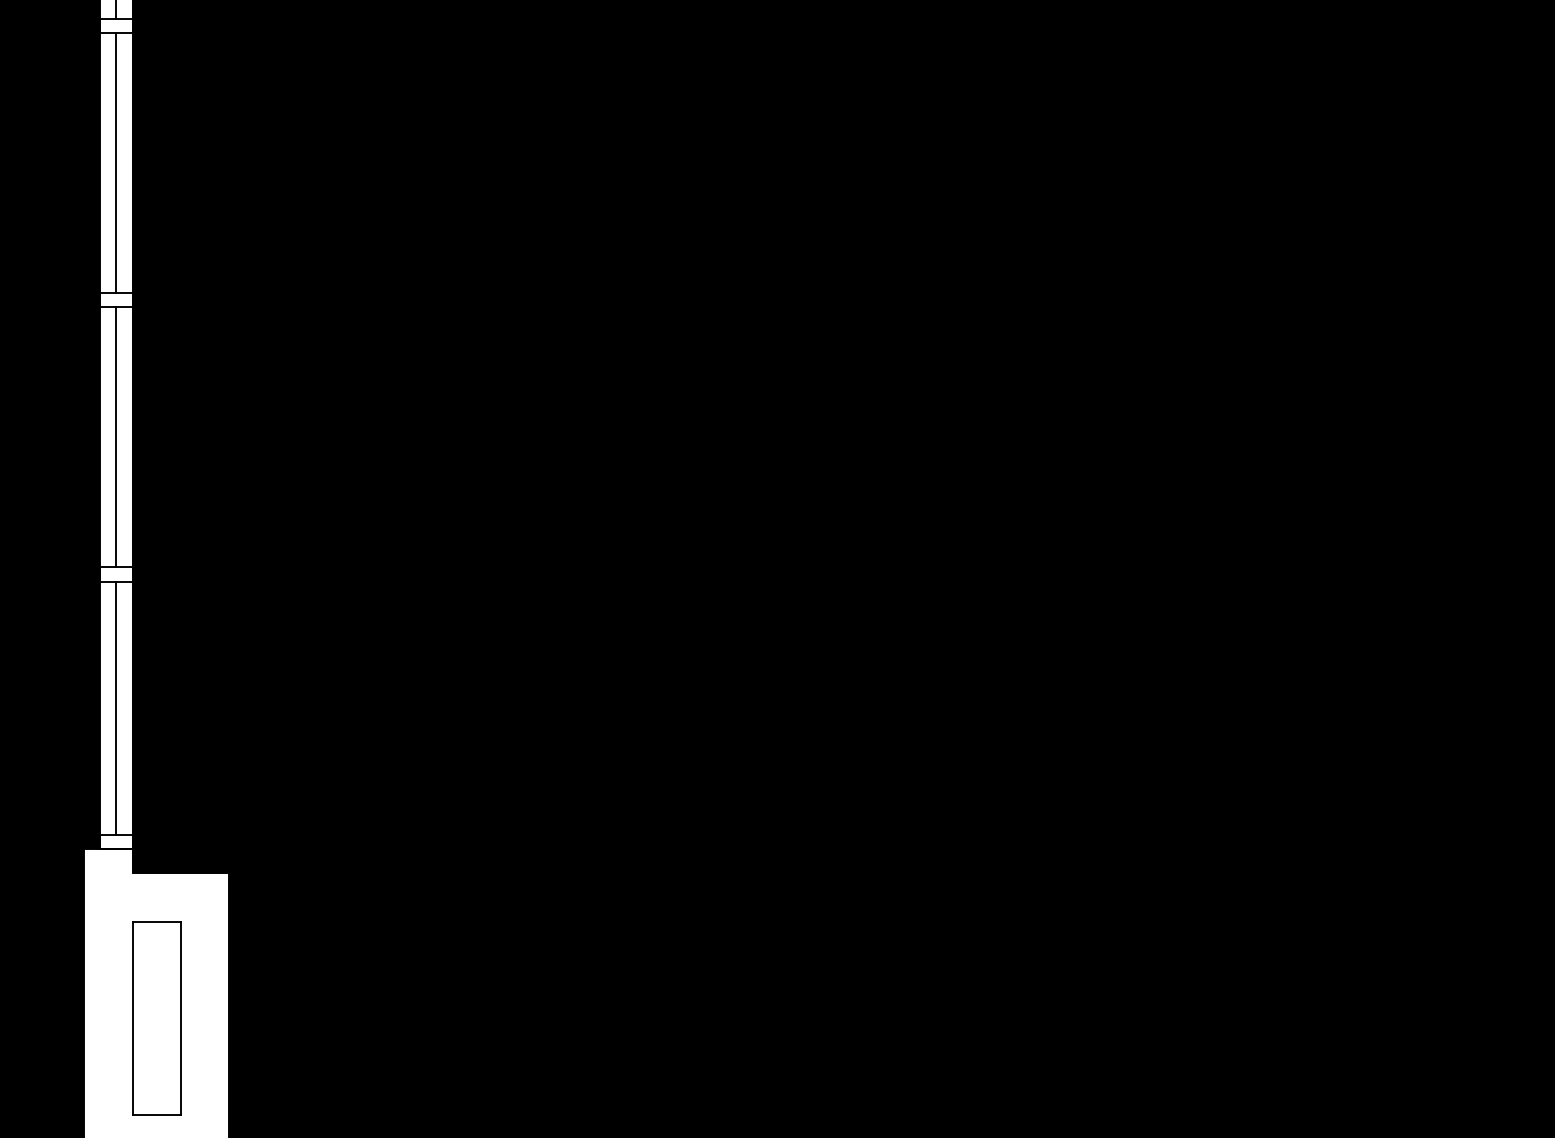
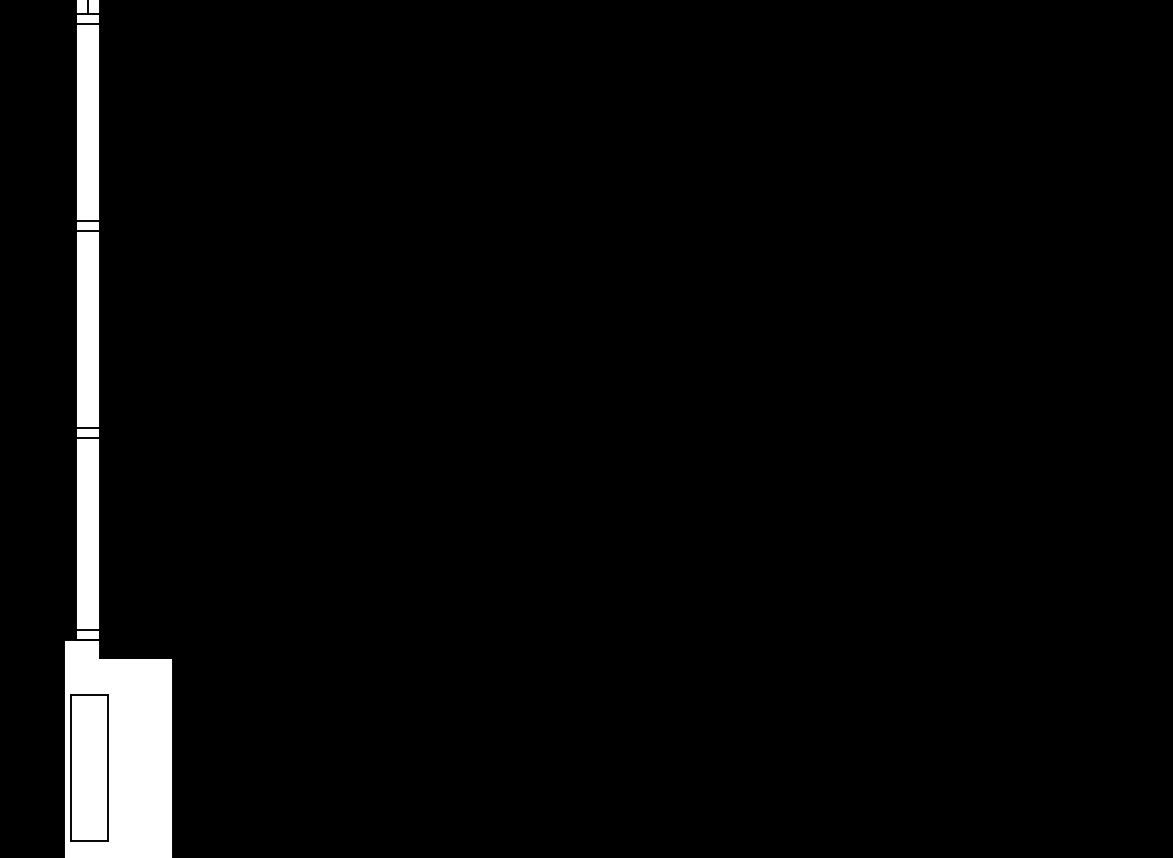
line: (115, 162) -> (87, 122), removed
line: (115, 437) -> (87, 329), removed
line: (115, 707) -> (87, 533), removed
part: (157, 1017) -> (89, 767), moved

